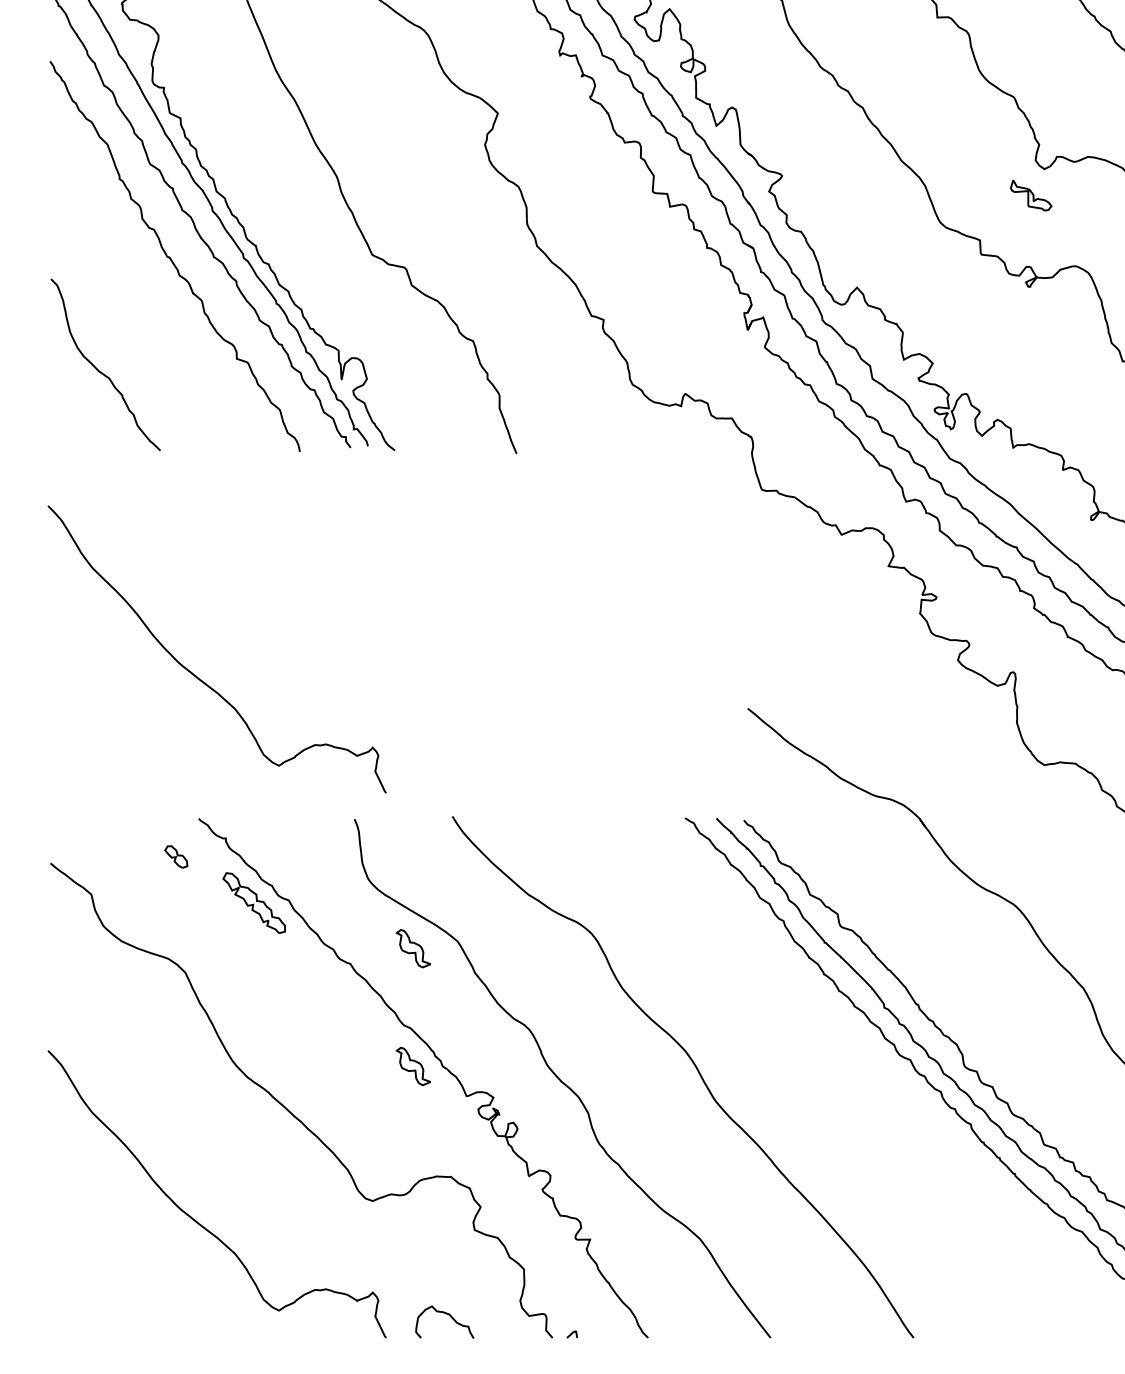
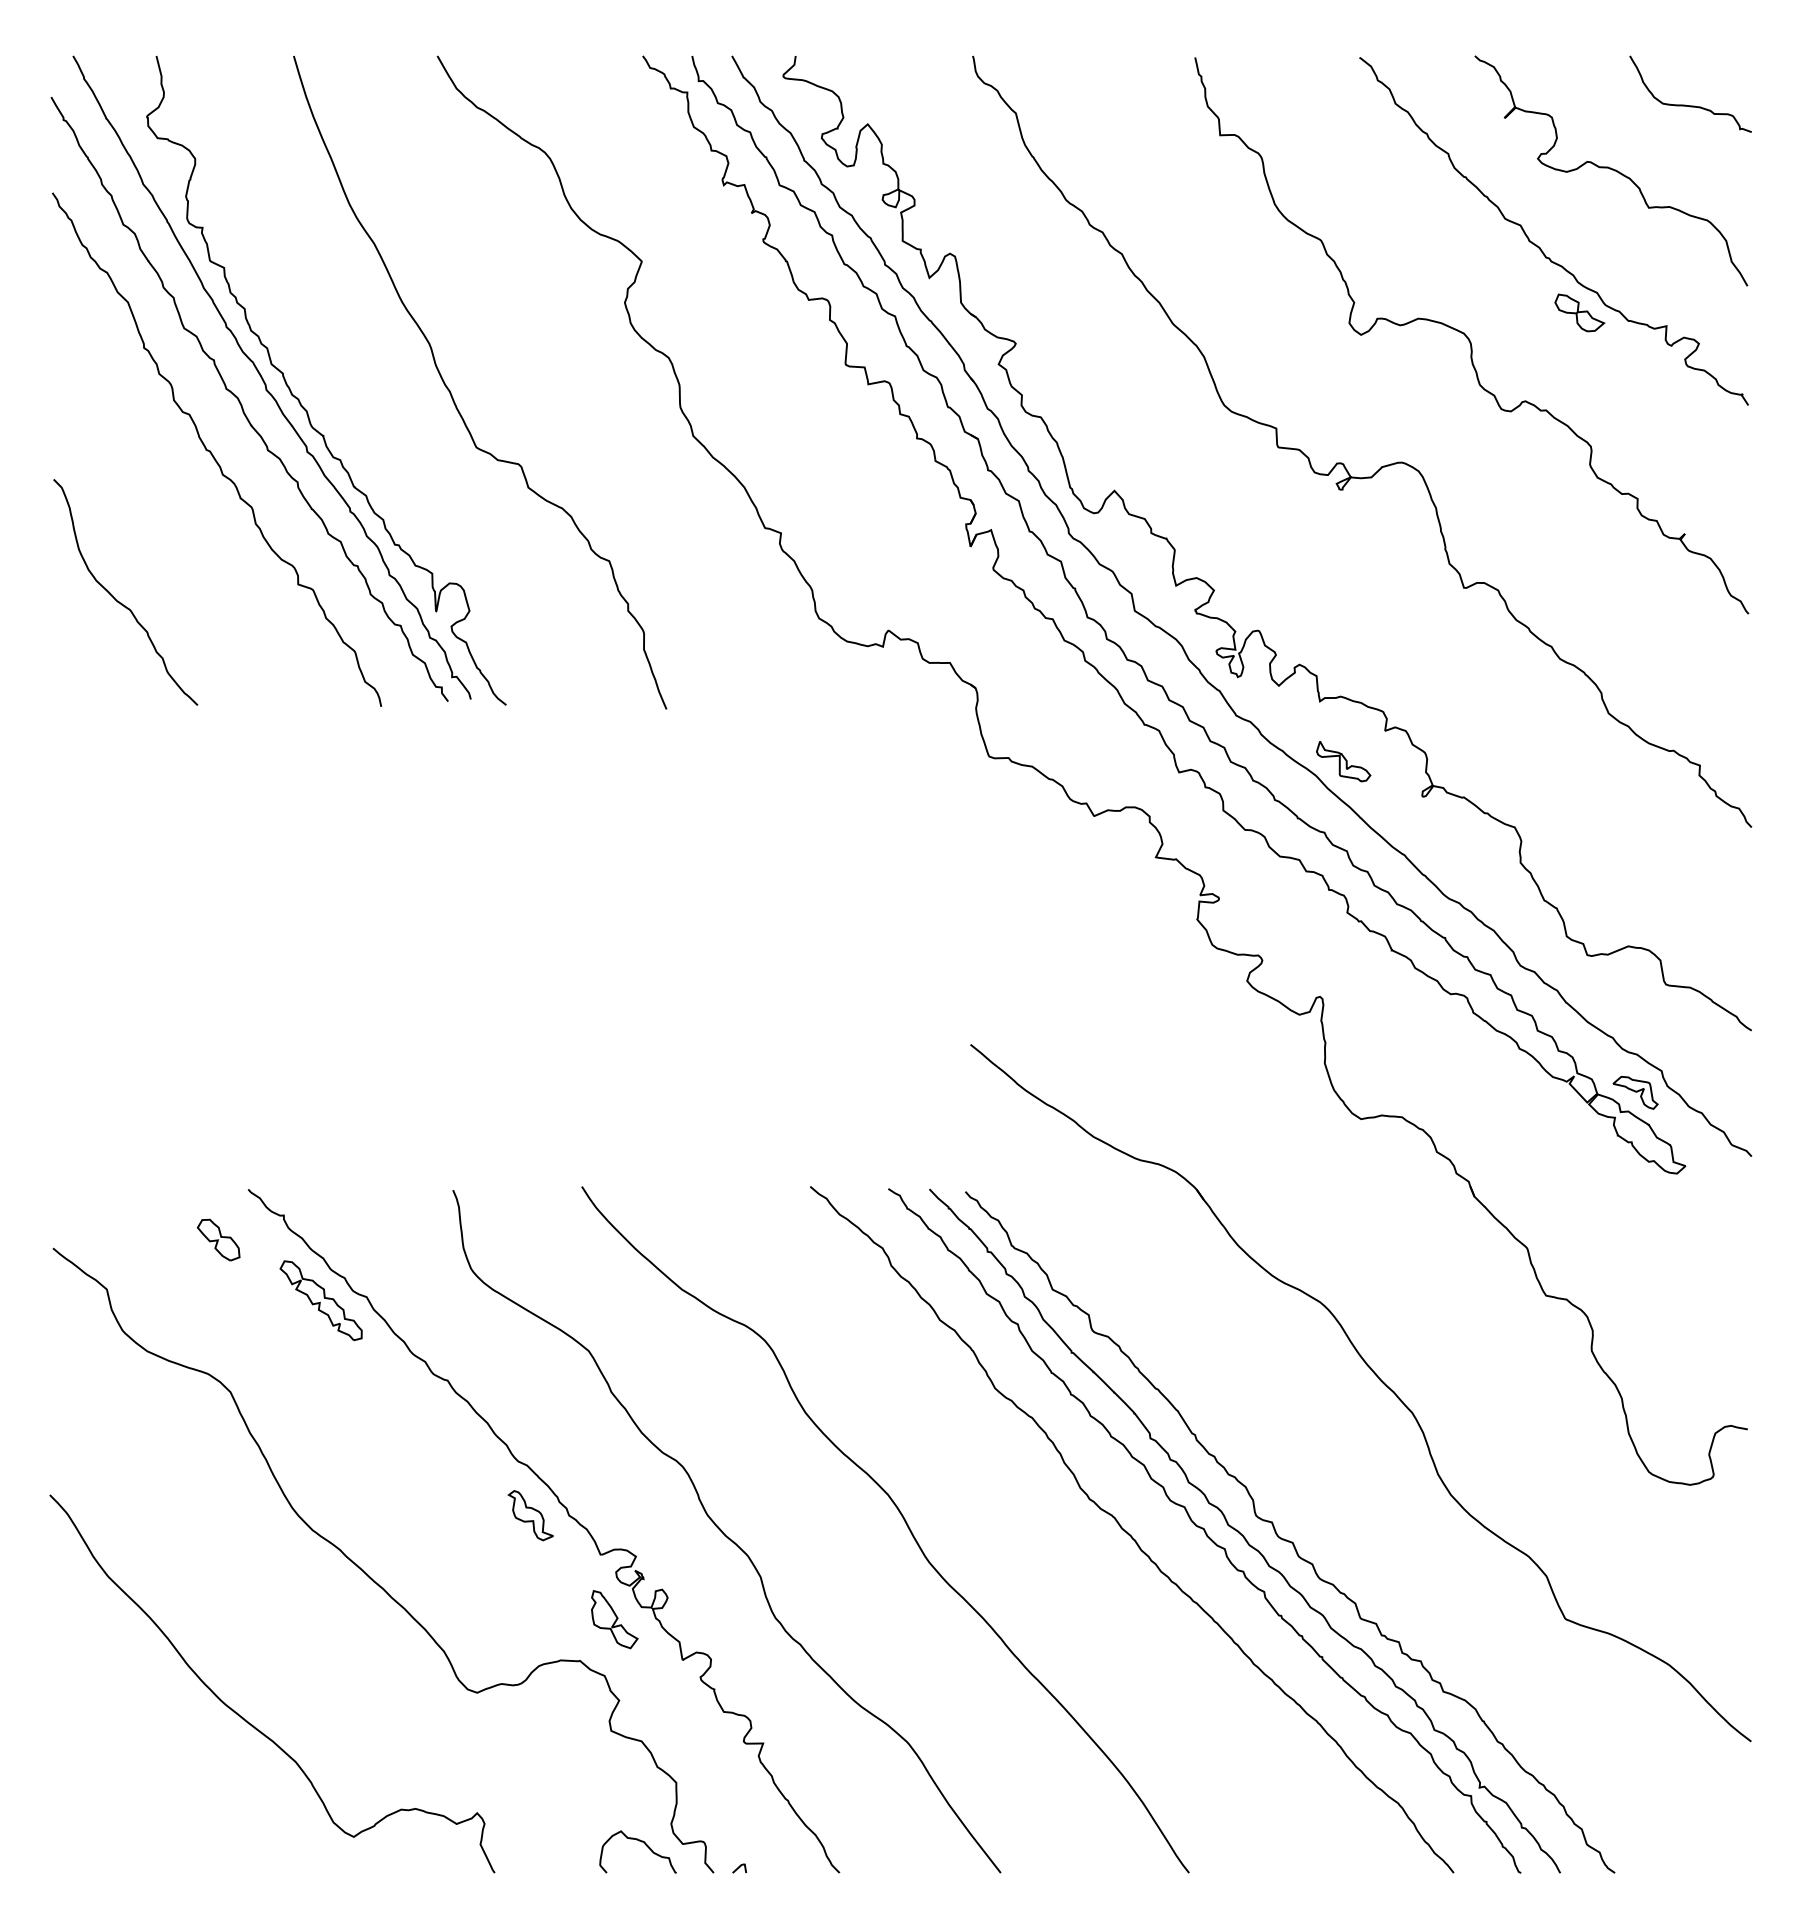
part: (1031, 195) -> (1343, 761), moved
curve: (194, 674) -> (242, 999), removed
part: (176, 856) -> (218, 1239), size x1.43
part: (413, 948) -> (530, 1360), removed
curve: (867, 1079) -> (1128, 1532), added
part: (477, 1145) -> (614, 1619), added
curve: (447, 1314) -> (641, 1842), moved

